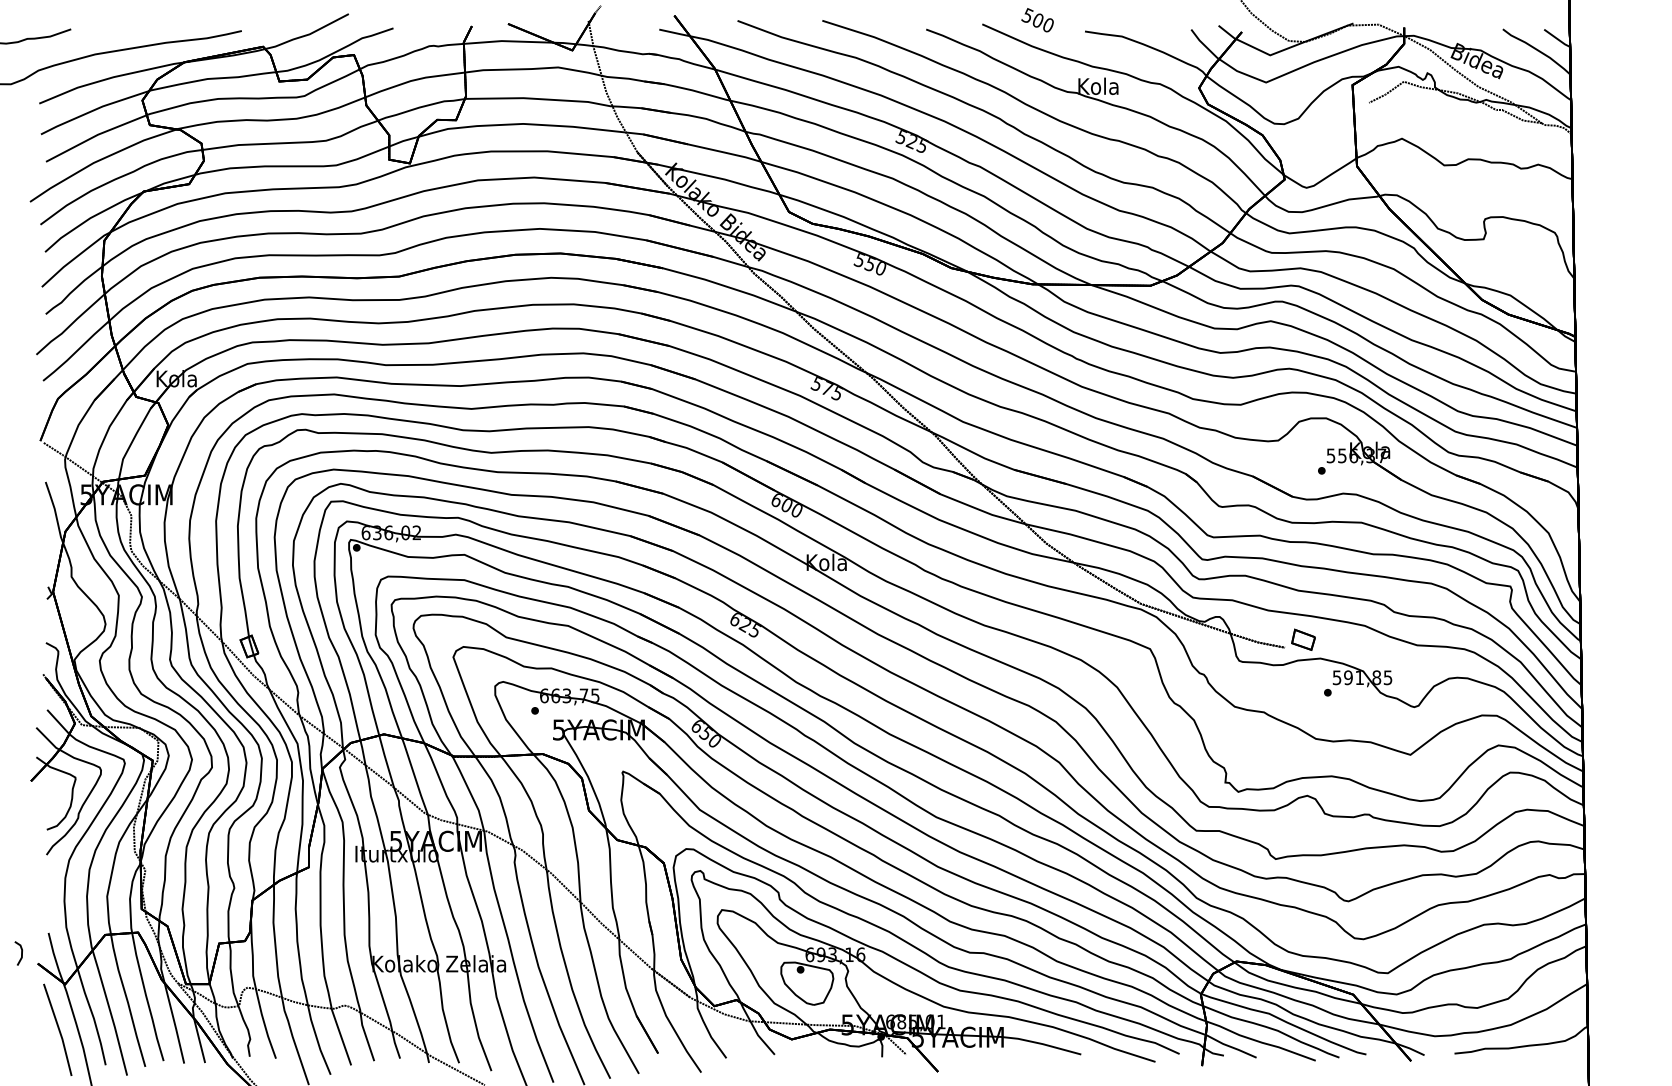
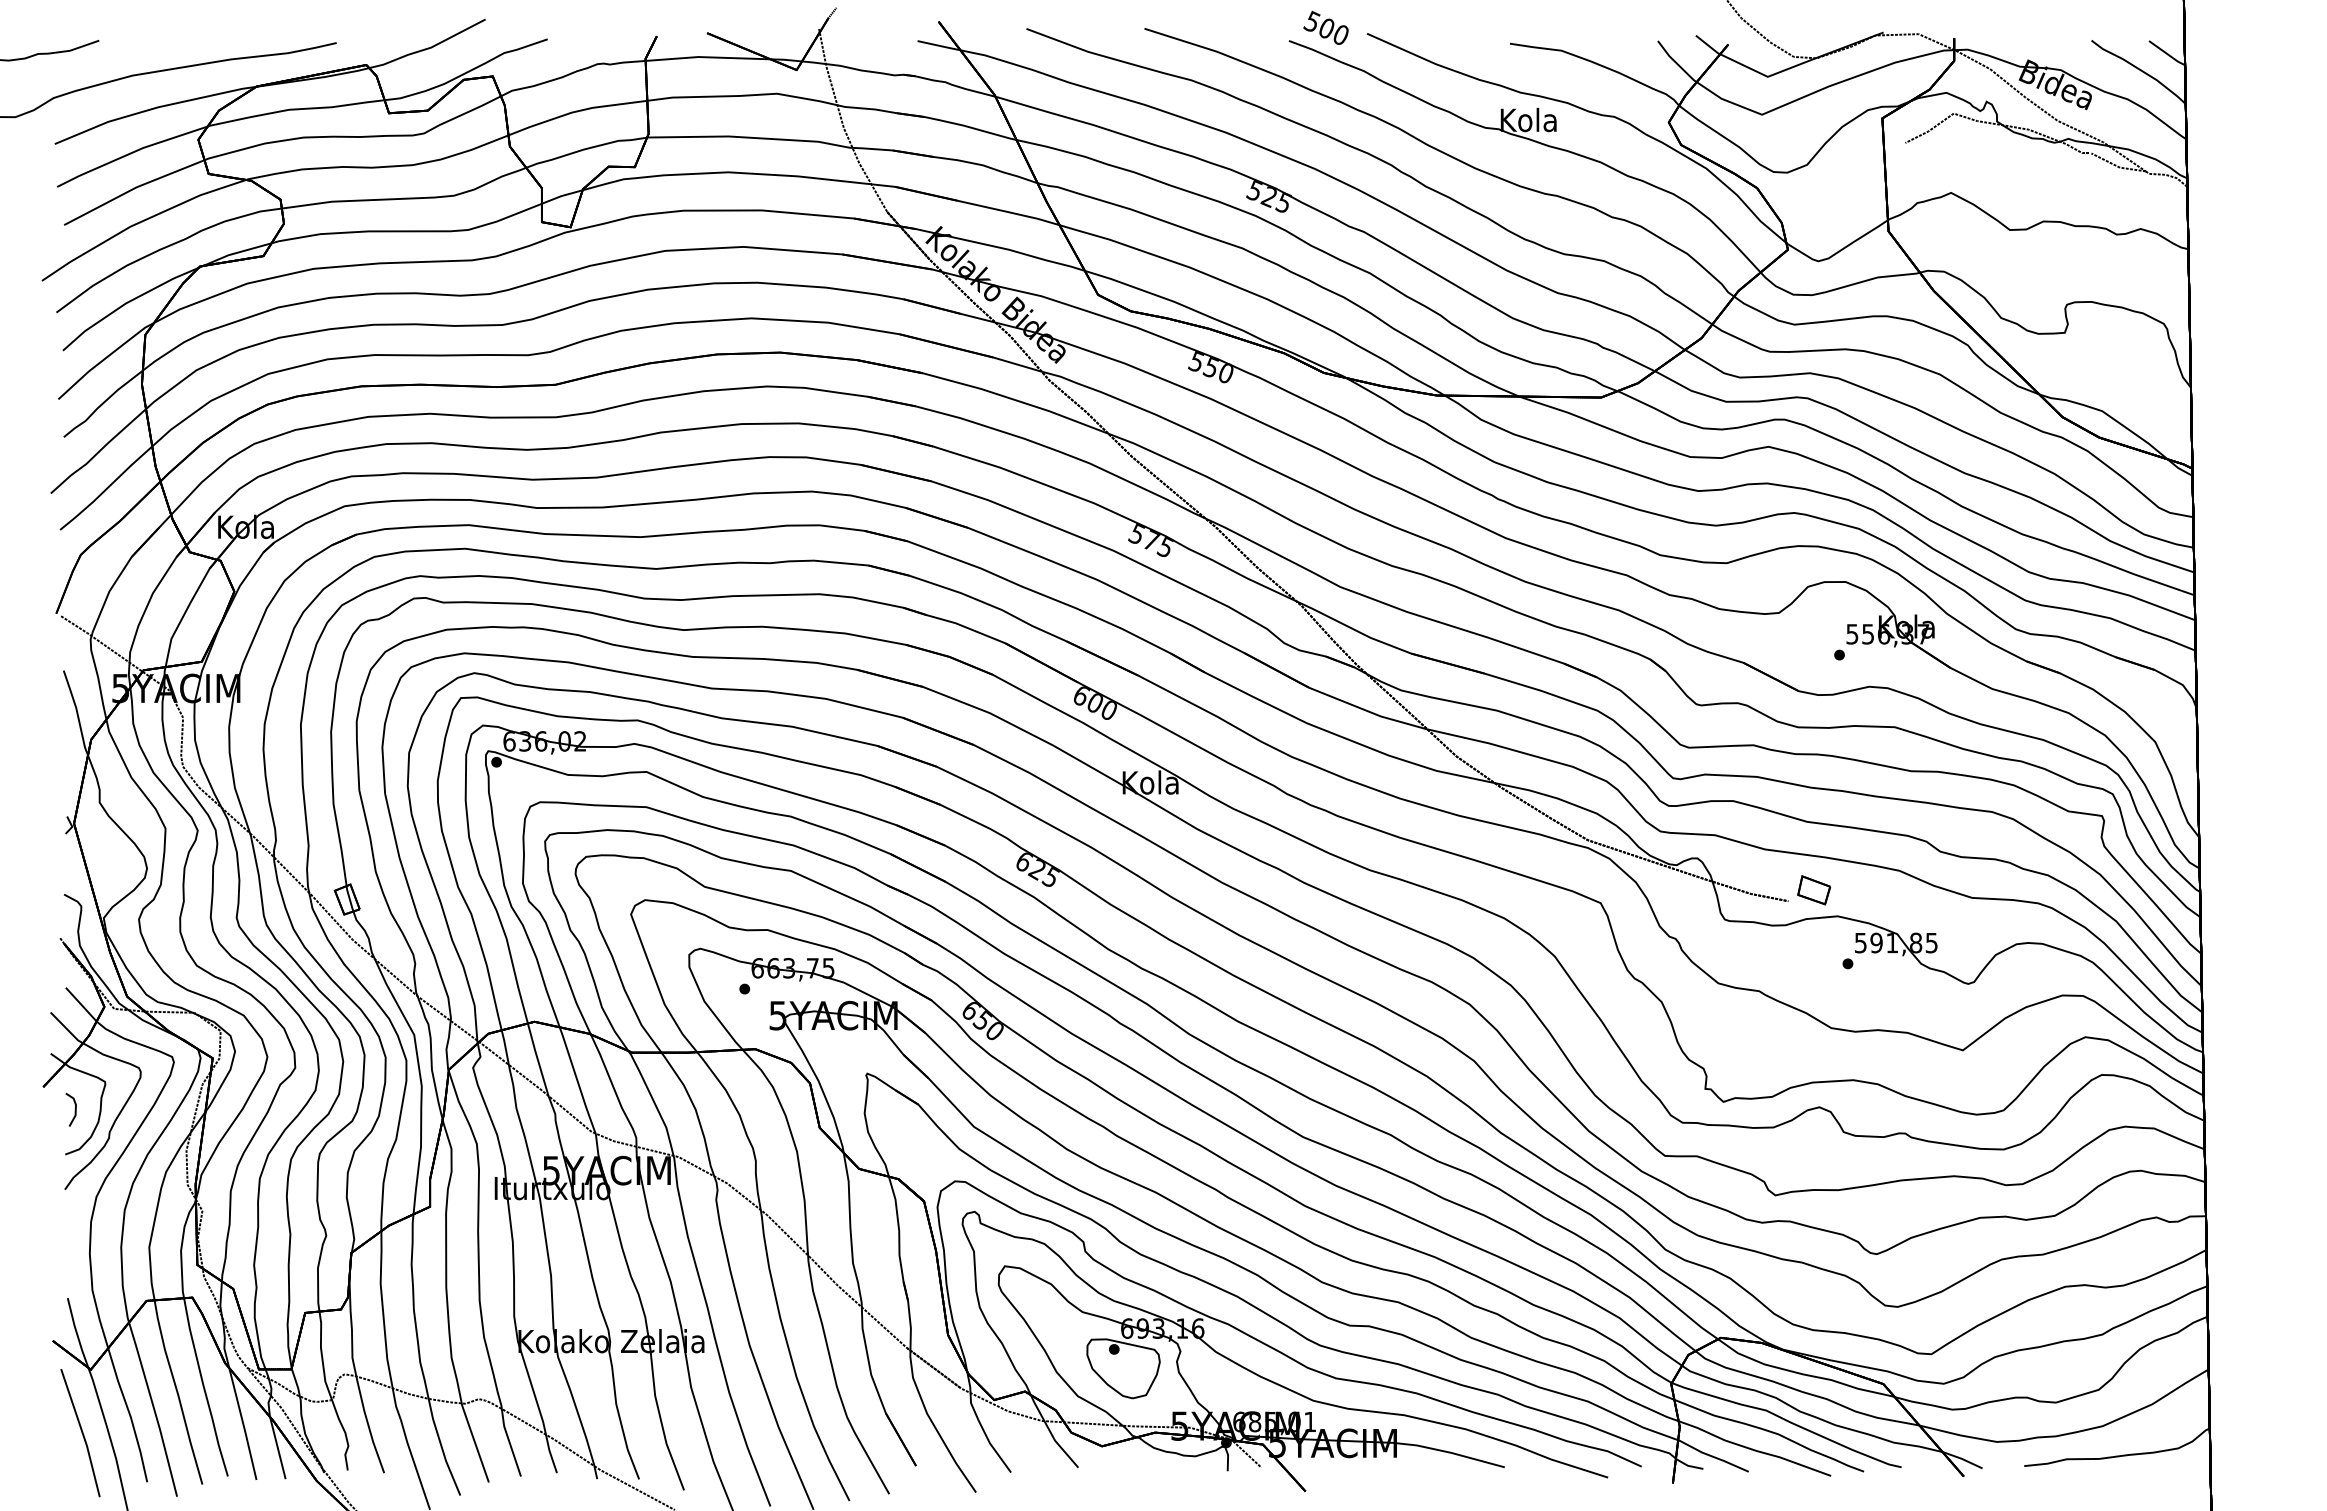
text: (1037, 19) -> (1325, 27), moved
line: (21, 953) -> (74, 1109), moved

